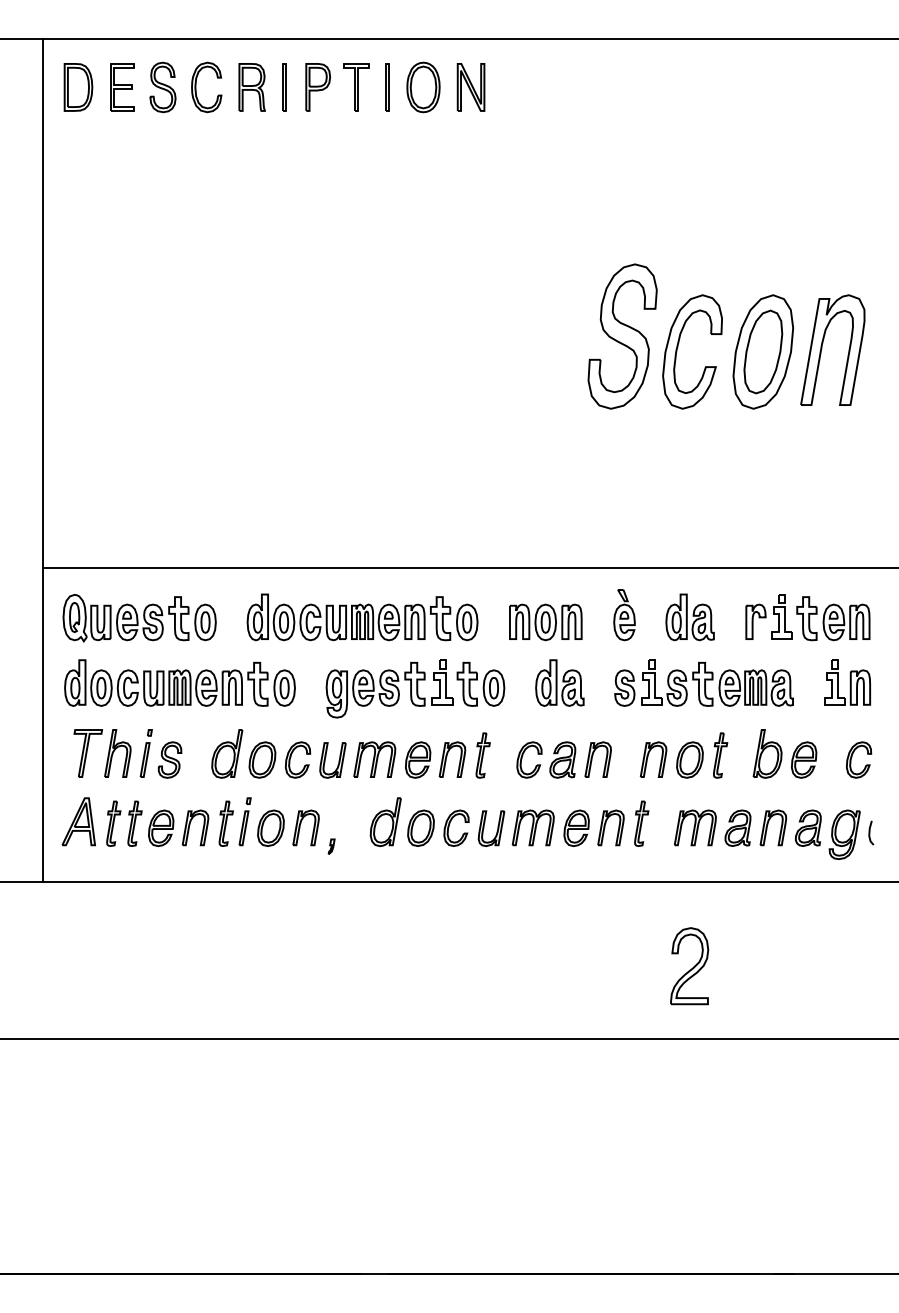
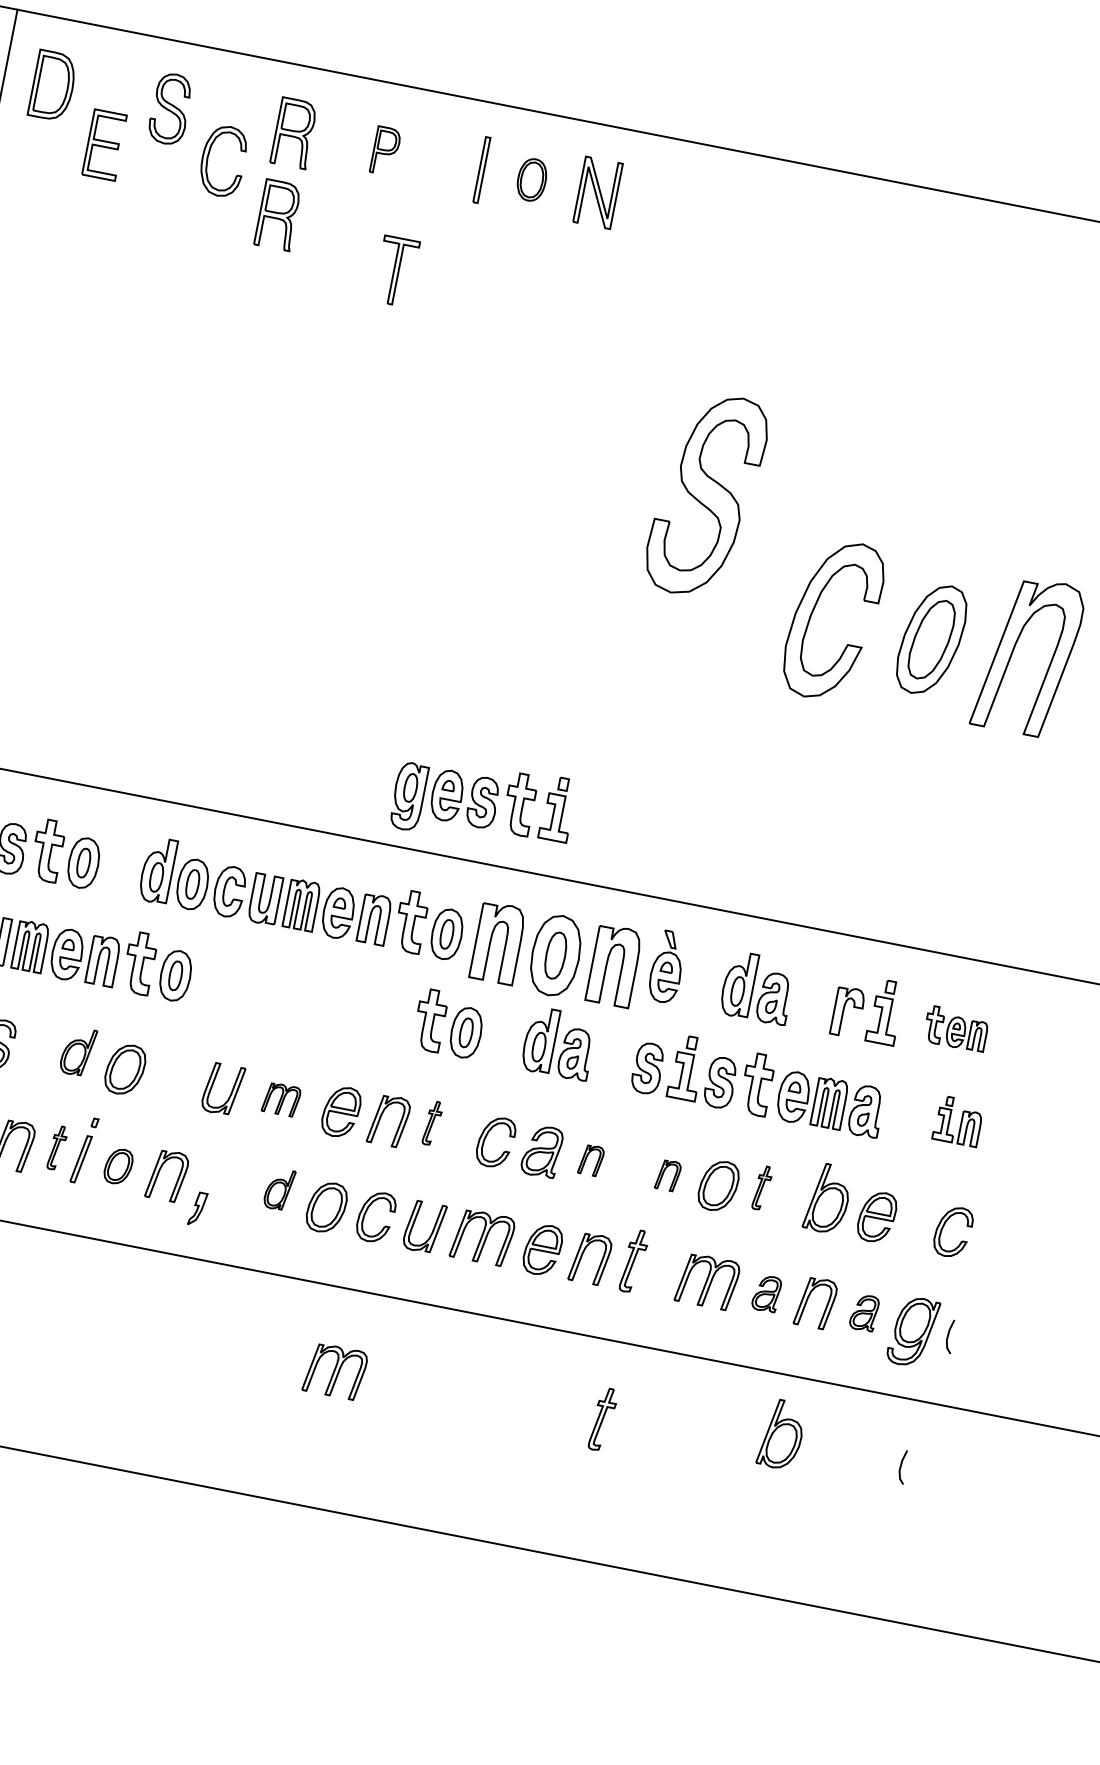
part: (122, 87) -> (104, 145), moved
part: (196, 87) -> (209, 158), moved
line: (283, 87) -> (337, 141), removed
part: (317, 87) -> (384, 151), size x0.7
part: (356, 87) -> (395, 271), moved
part: (423, 87) -> (531, 180), size x0.6
part: (251, 146) -> (277, 215), added
part: (622, 336) -> (706, 495), moved
part: (763, 351) -> (931, 639), size x0.7
part: (833, 618) -> (956, 1028), size x0.6
part: (545, 622) -> (555, 955), size x1.6
part: (847, 682) -> (958, 1121), size x0.7
part: (389, 688) -> (483, 803), moved
part: (227, 753) -> (78, 1050), size x0.7
part: (482, 755) -> (431, 1123), size x0.7
part: (720, 755) -> (762, 1188), size x0.7
part: (291, 757) -> (166, 1073), removed
part: (374, 759) -> (280, 1099), size x0.6
part: (597, 759) -> (590, 1160), size x0.6
part: (653, 759) -> (668, 1175), size x0.6
part: (385, 821) -> (279, 1188), size x0.6
part: (225, 823) -> (56, 1147), size x0.7
part: (270, 827) -> (118, 1165), size x0.7
part: (737, 827) -> (766, 1292), size x0.7
part: (808, 827) -> (864, 1311), size x0.7
part: (331, 846) -> (197, 1208), size x1.6
part: (767, 923) -> (781, 1433), added
line: (855, 929) -> (902, 1466), added
part: (641, 937) -> (603, 1419), added
part: (448, 940) -> (334, 1370), added
part: (689, 966) -> (661, 1472), removed

